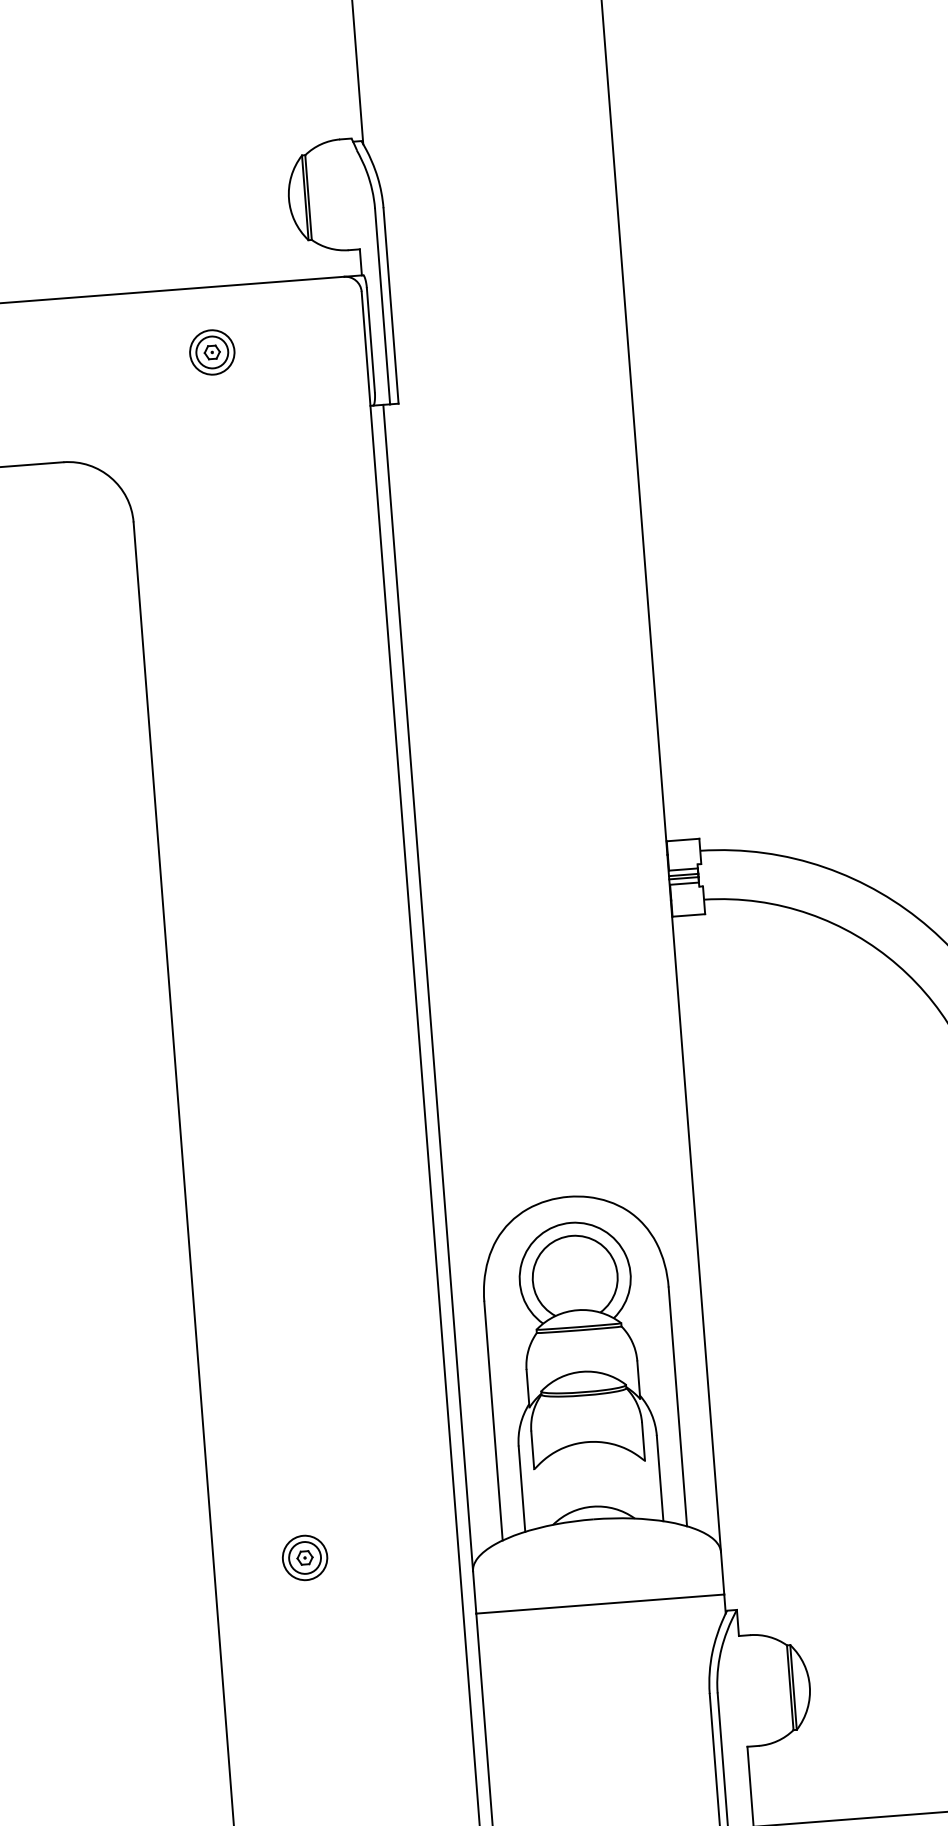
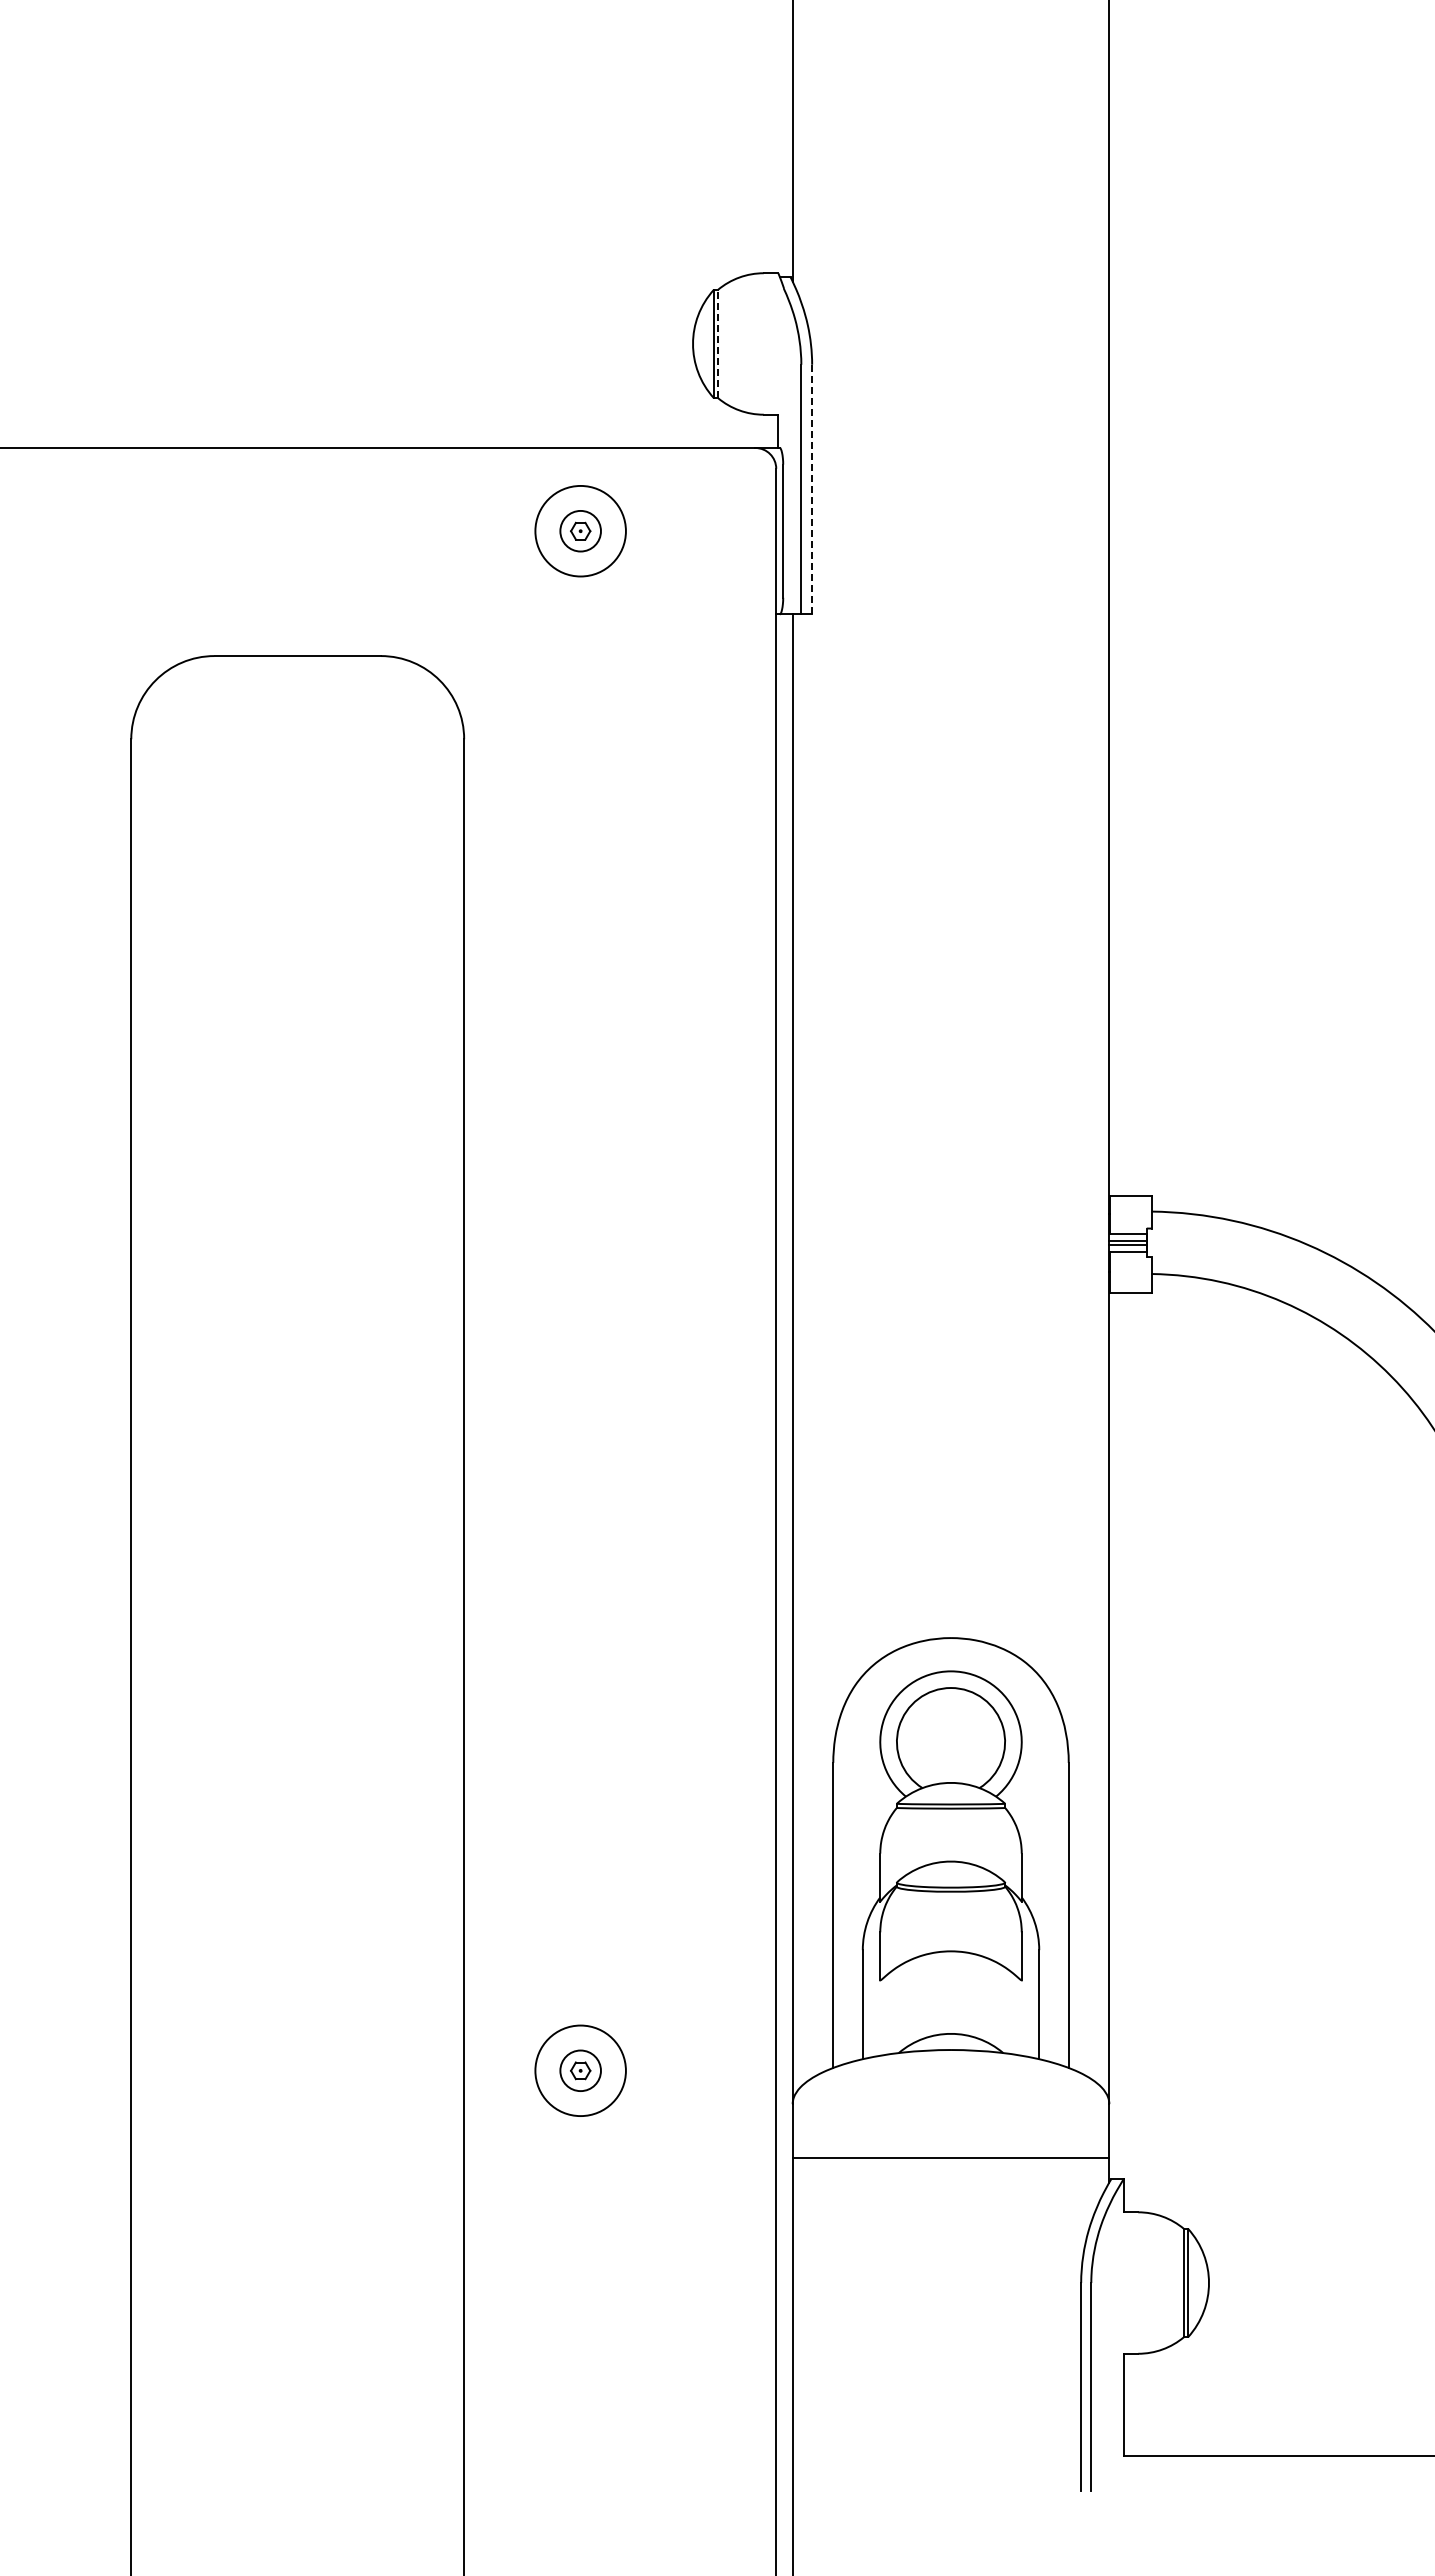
line: (308, 197) -> (718, 343), solid -> dashed
line: (391, 305) -> (812, 489), solid -> dashed
circle: (212, 351) -> (580, 530), size x1.6
circle: (304, 1557) -> (580, 2070), size x1.6

